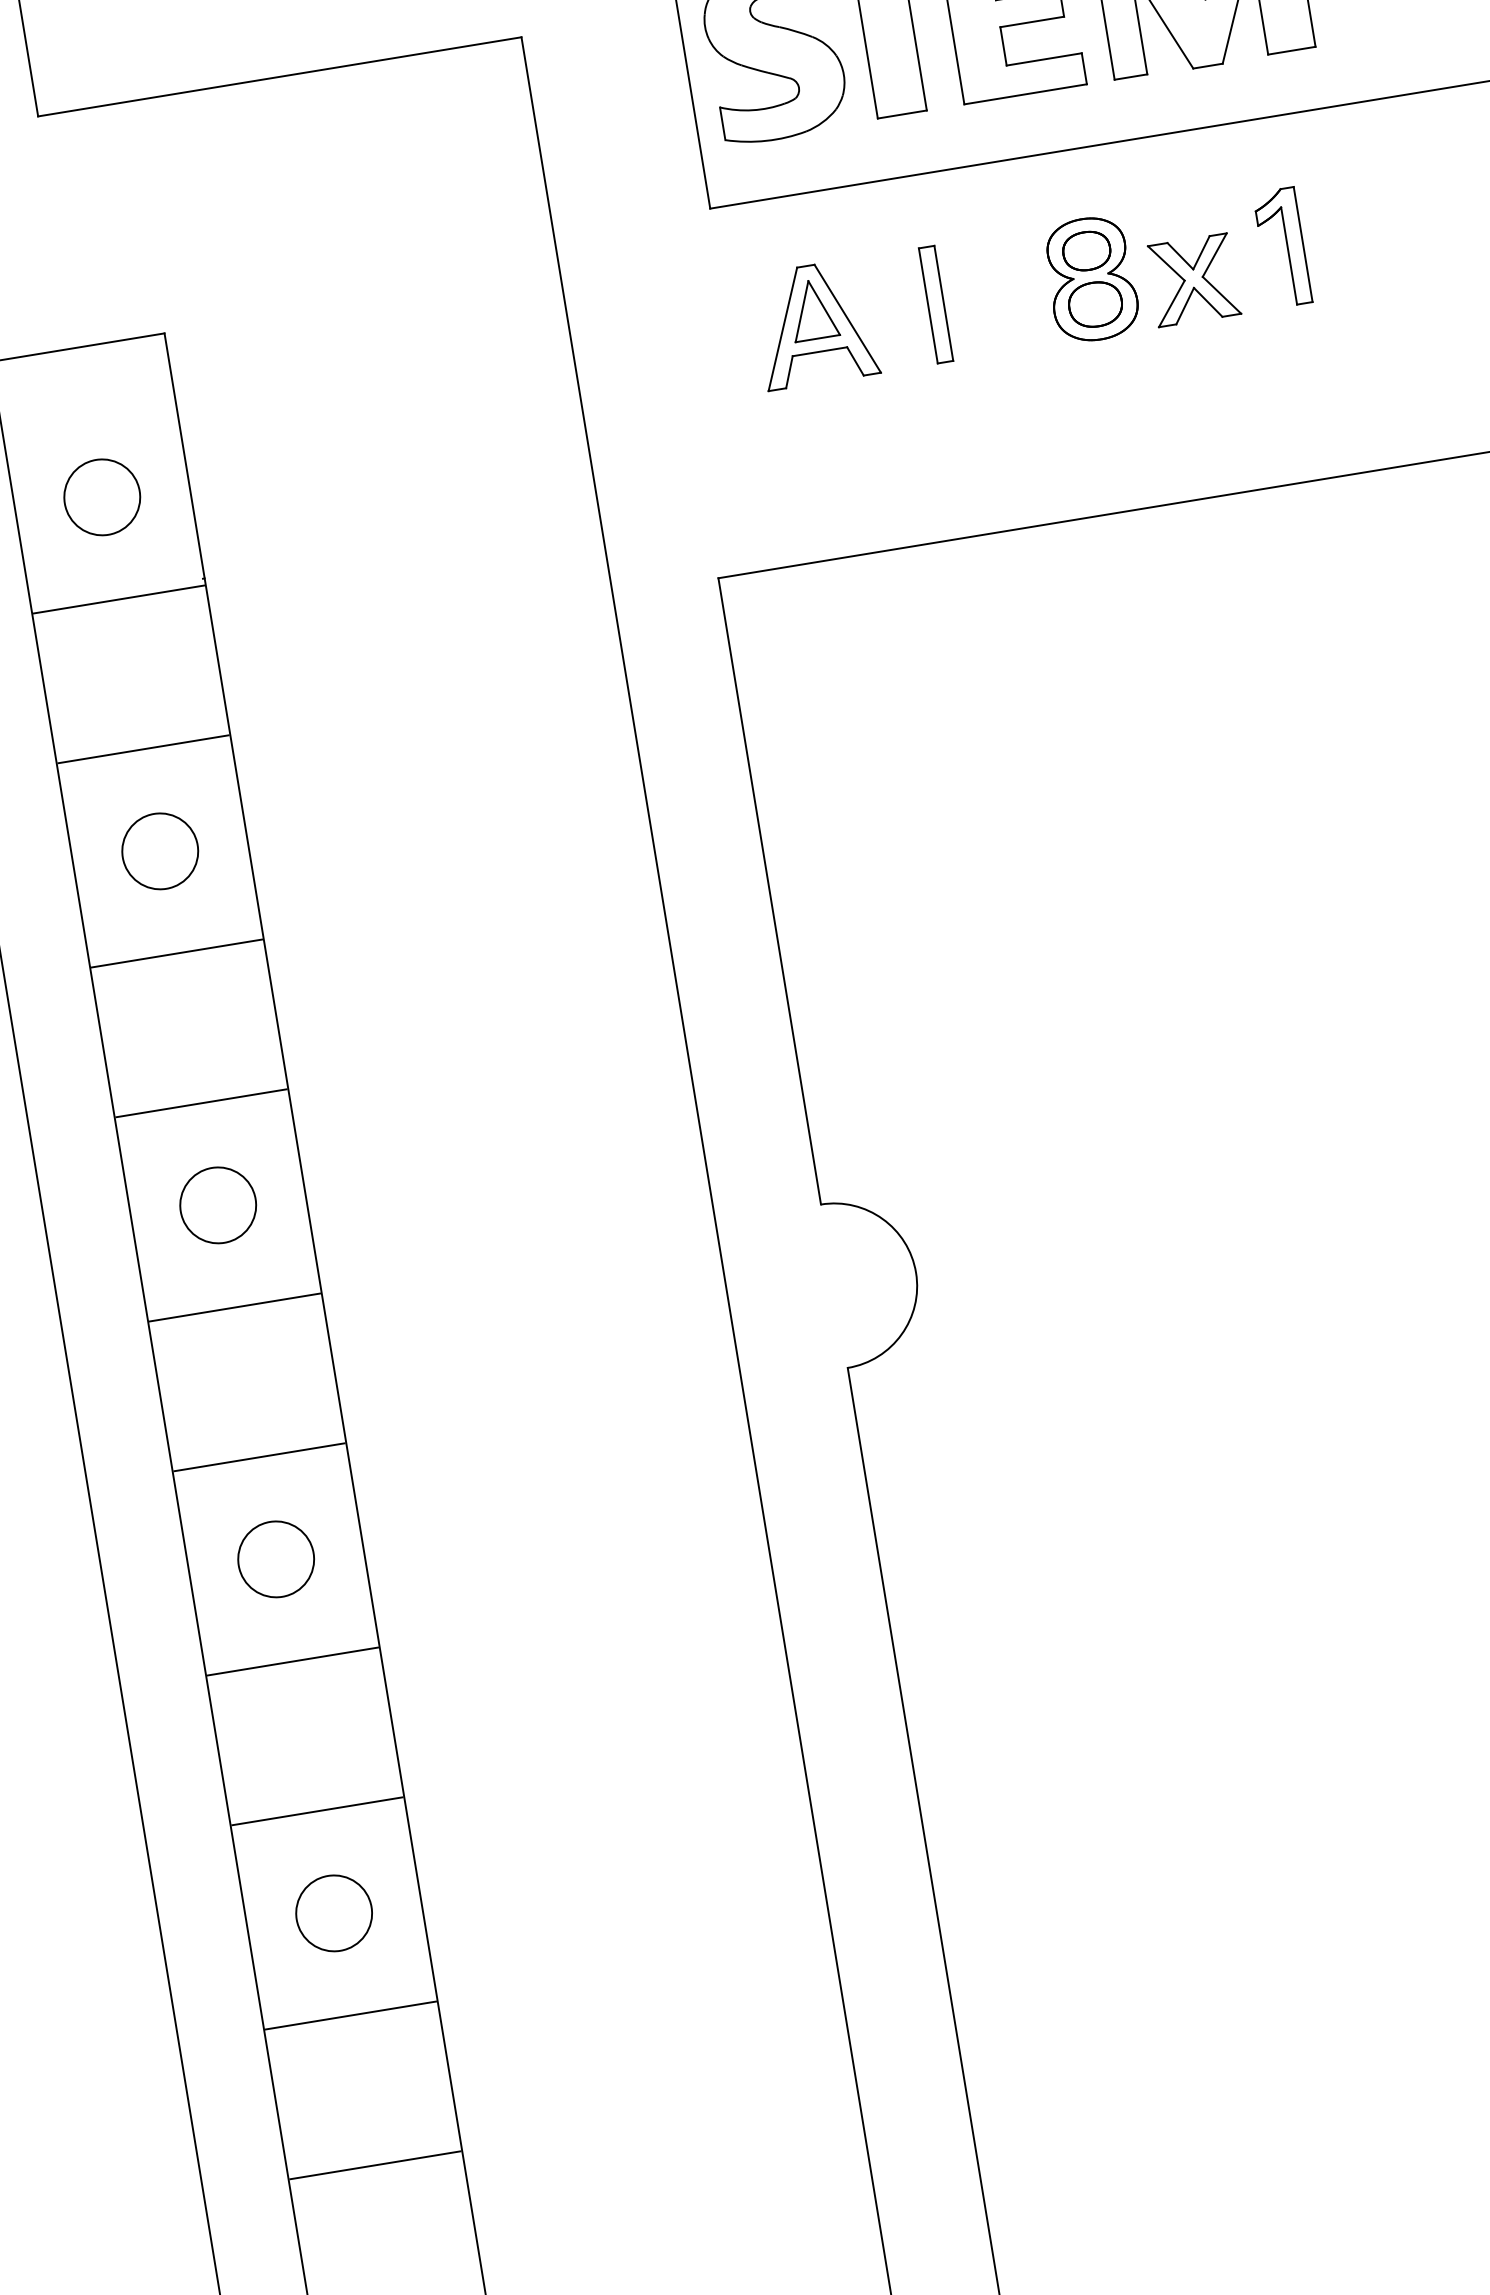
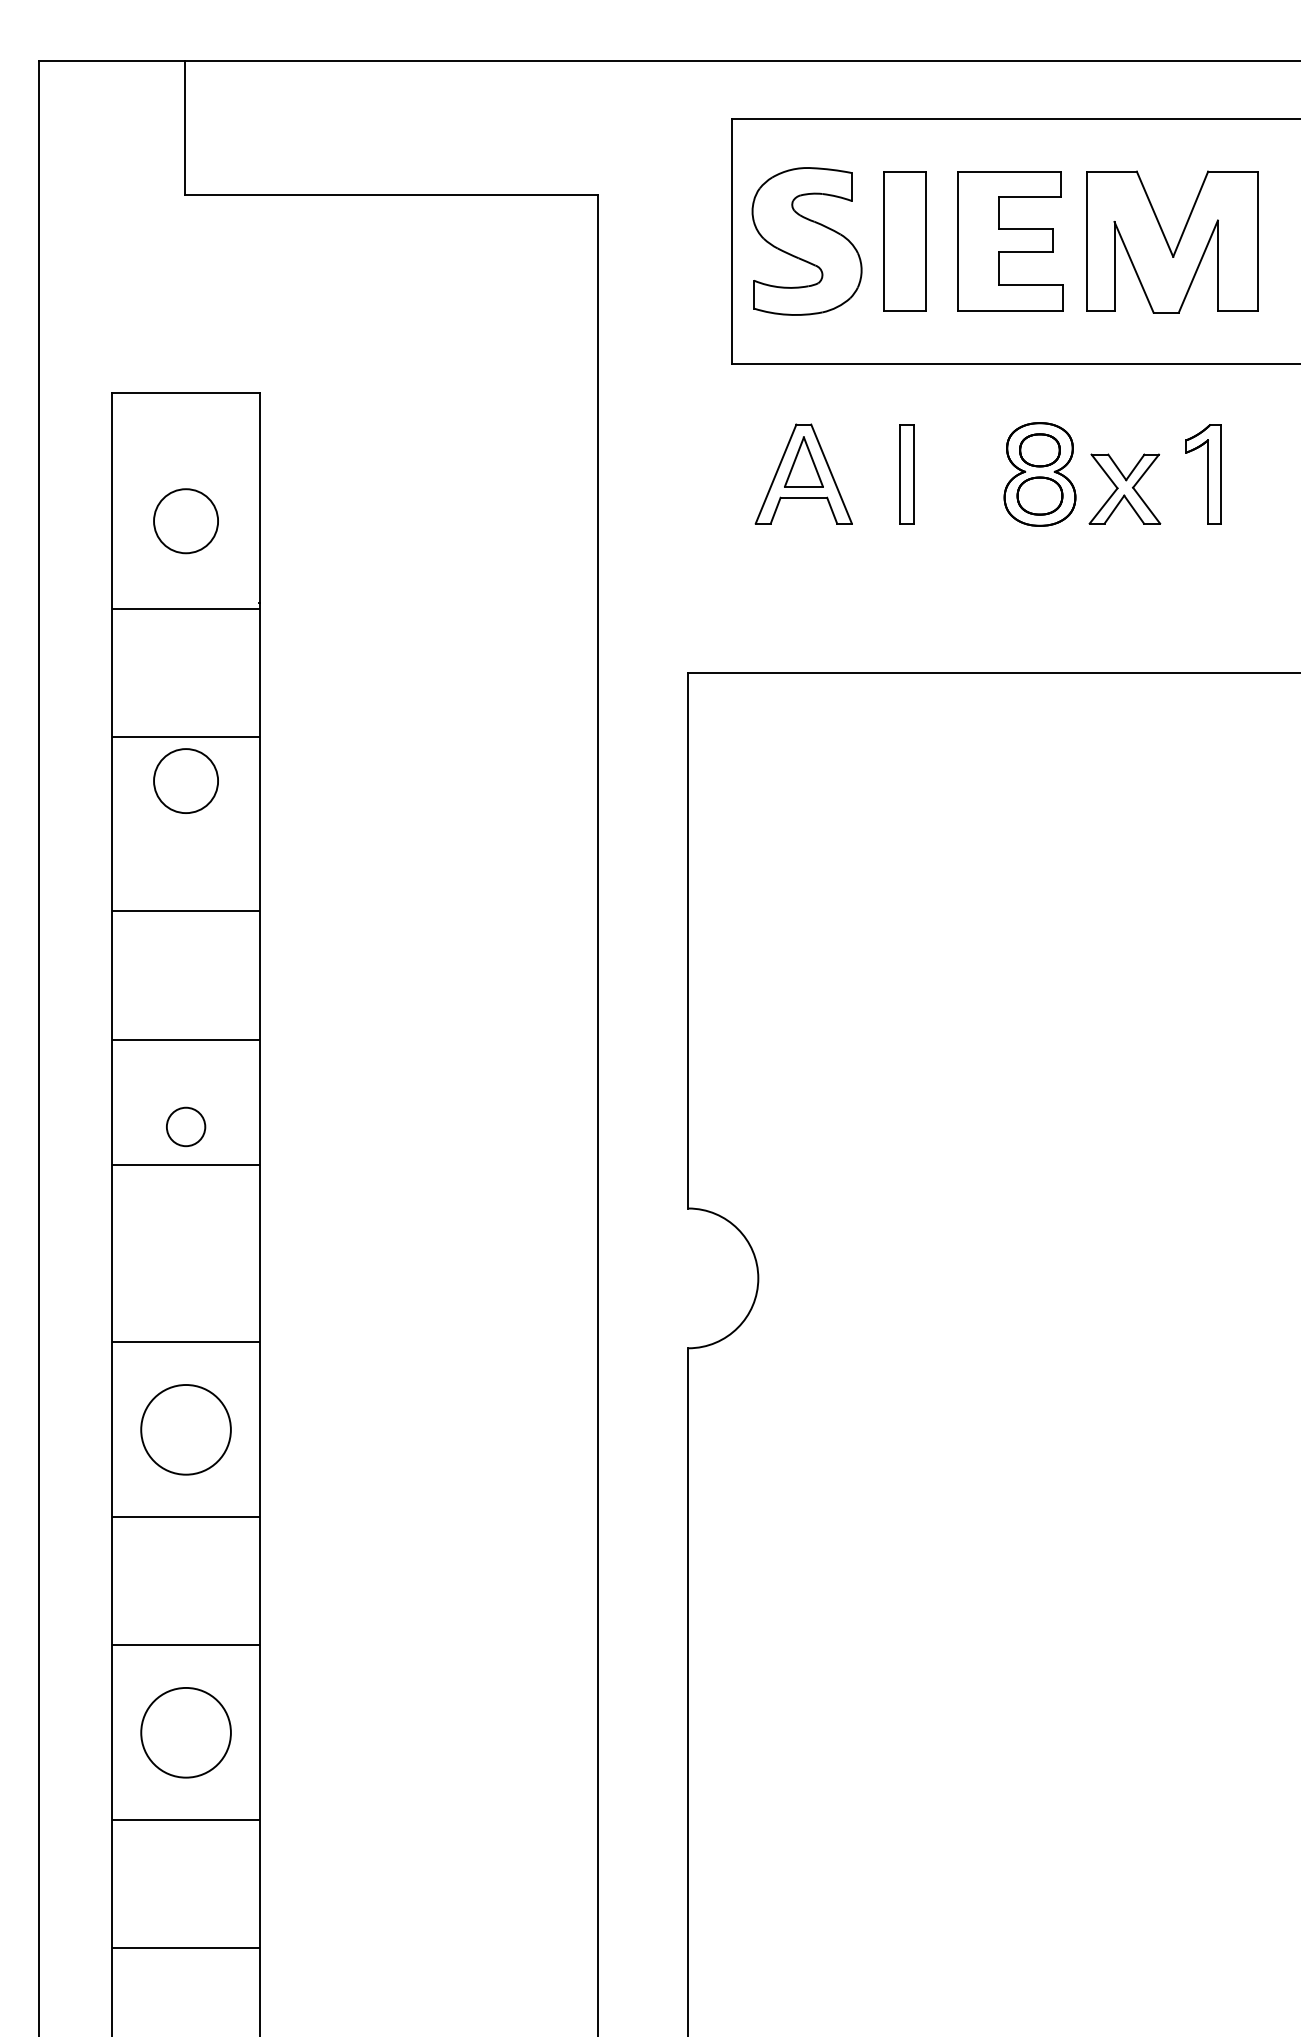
circle: (159, 850) -> (185, 780), moved
circle: (218, 1204) -> (186, 1126), size x0.6
line: (234, 1307) -> (185, 1165), moved
circle: (276, 1558) -> (186, 1429), size x1.4
circle: (333, 1913) -> (185, 1732), size x1.4

